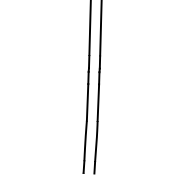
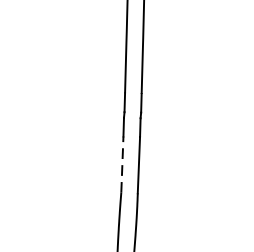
line: (87, 101) -> (122, 163), solid -> dashed

